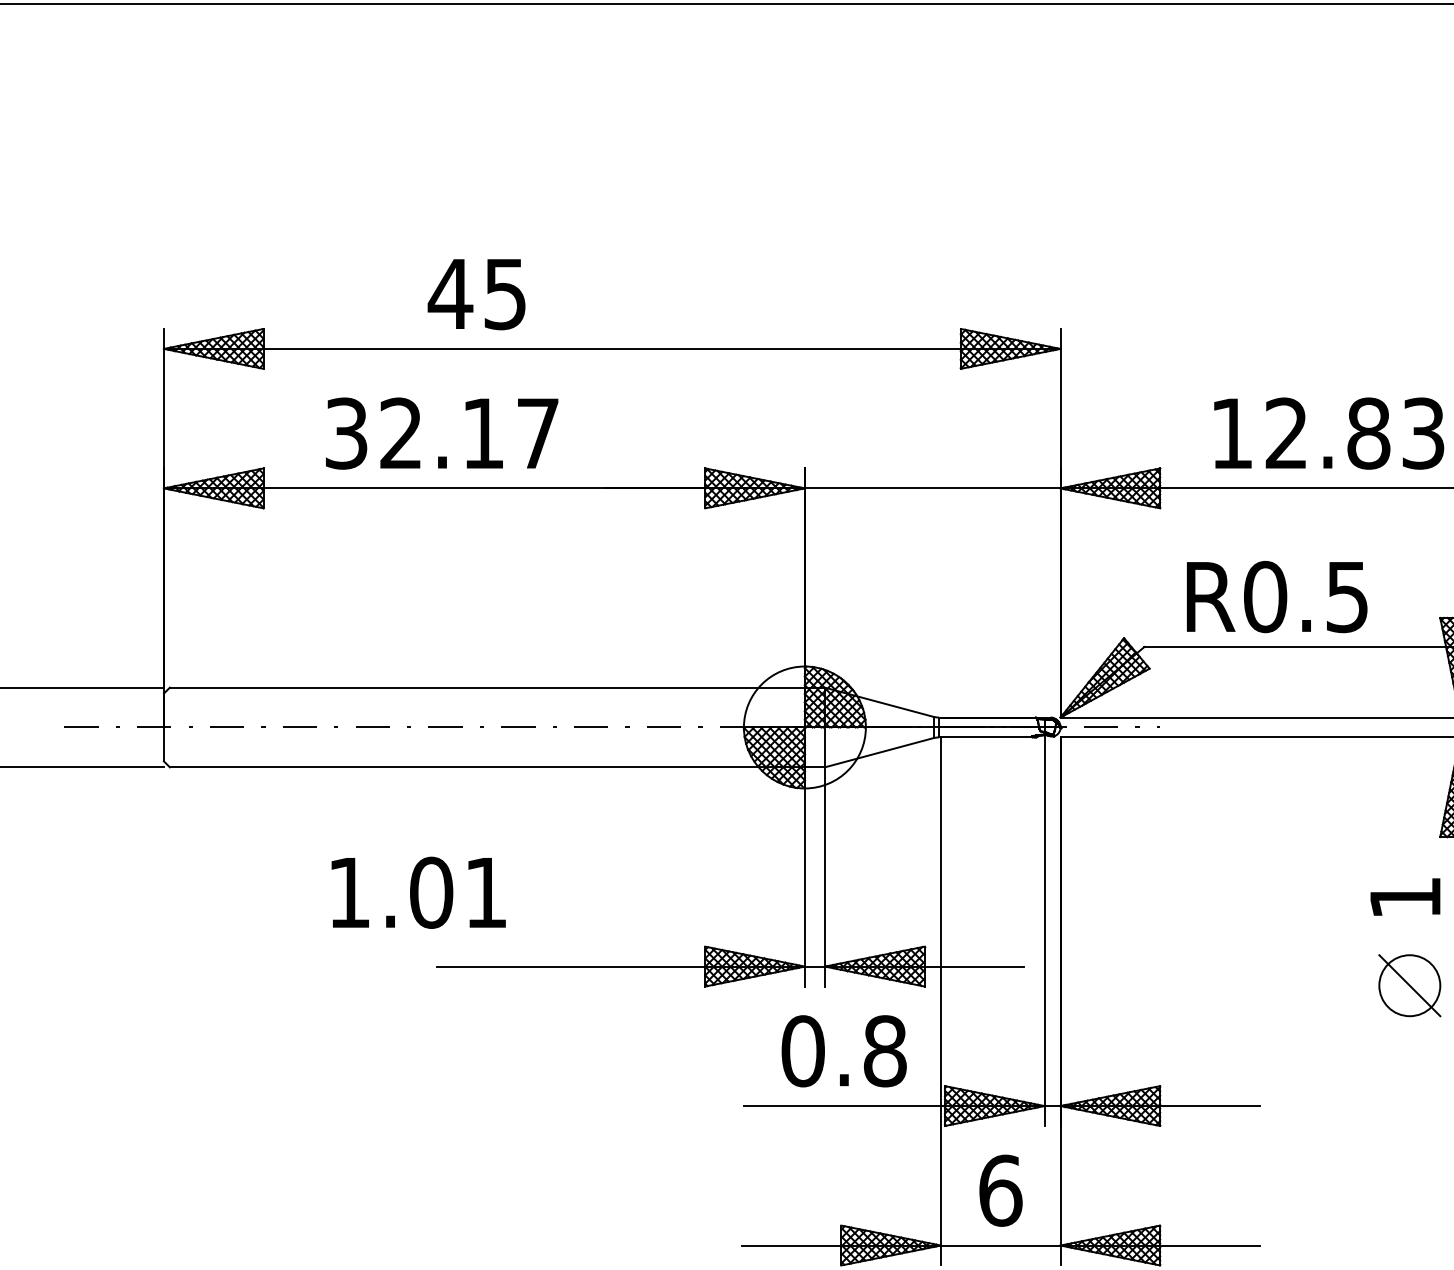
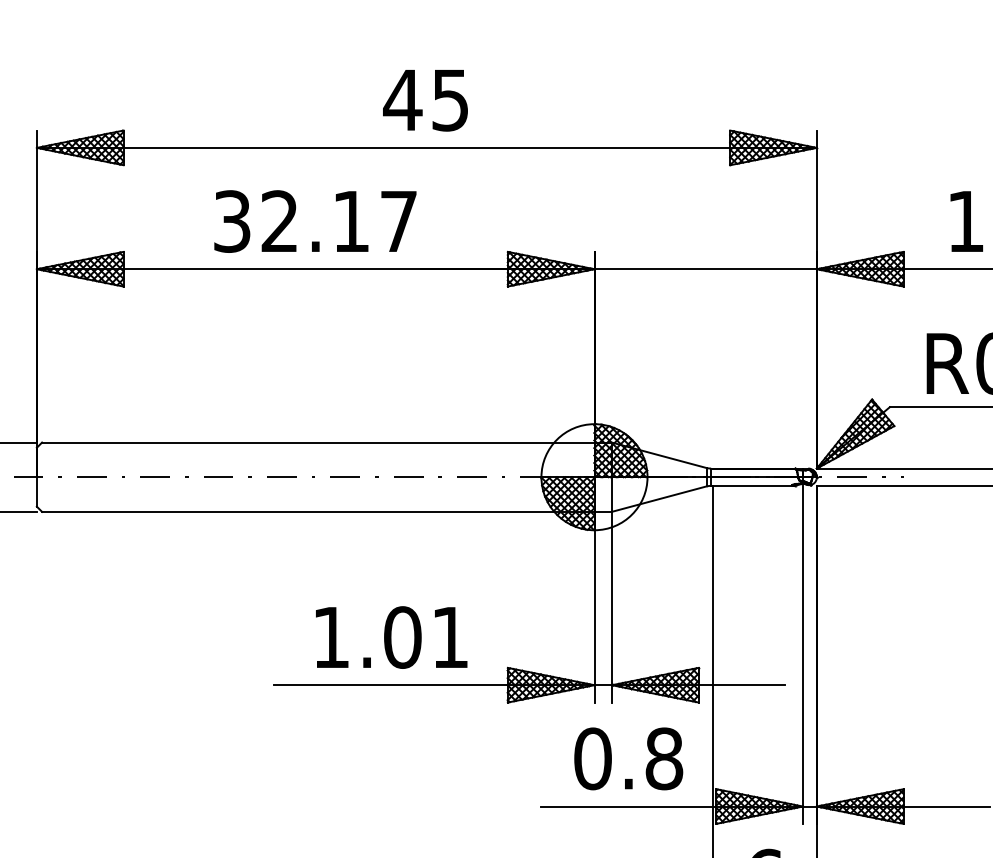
text: (476, 294) -> (425, 100), moved
text: (442, 433) -> (315, 221), moved
text: (418, 892) -> (391, 637), moved

